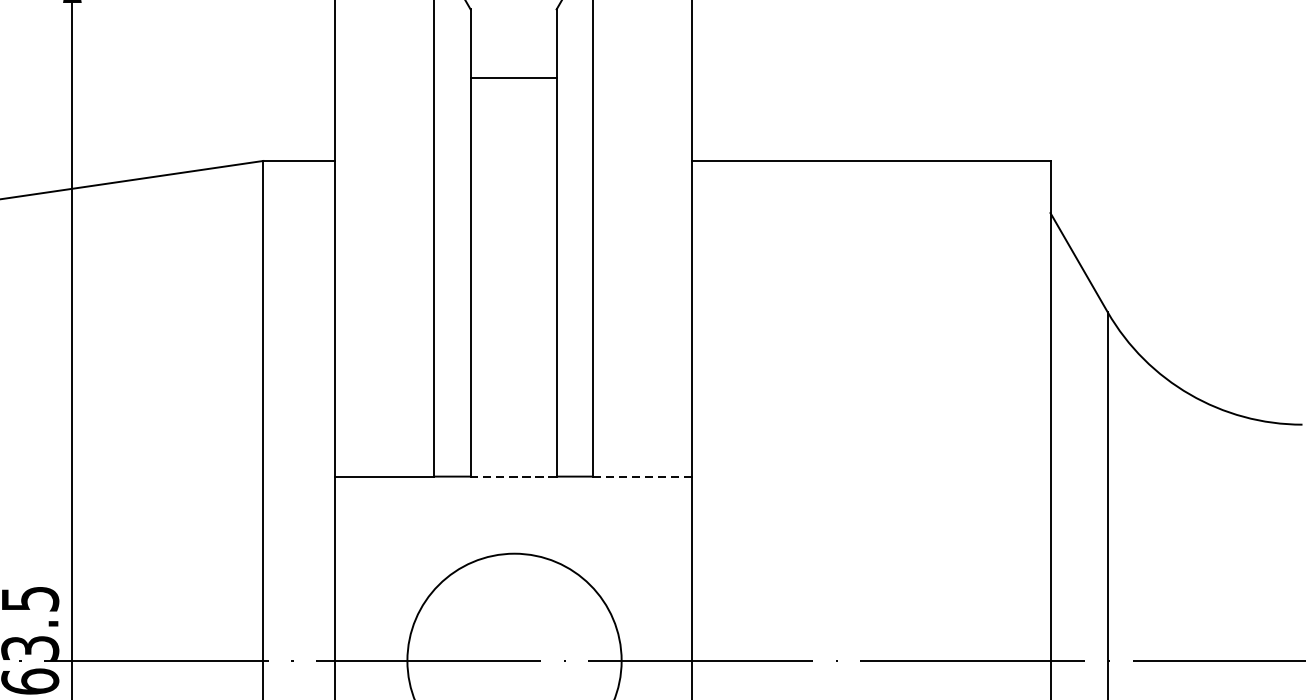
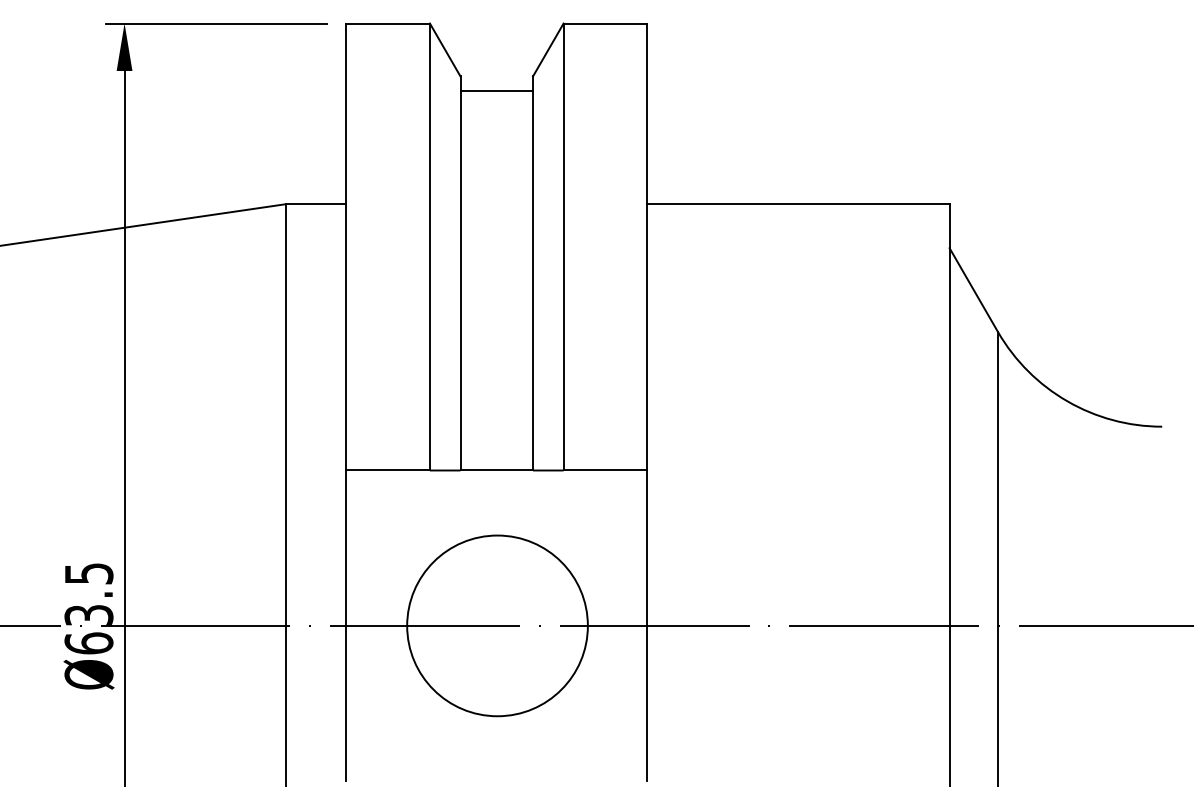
line: (513, 78) -> (496, 91), moved
line: (513, 476) -> (496, 470), dashed -> solid
line: (642, 476) -> (605, 470), dashed -> solid

